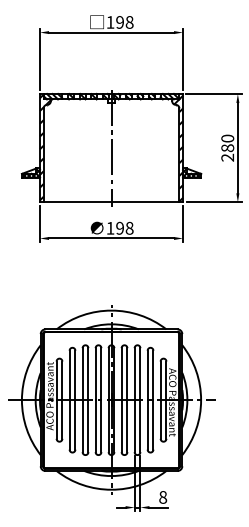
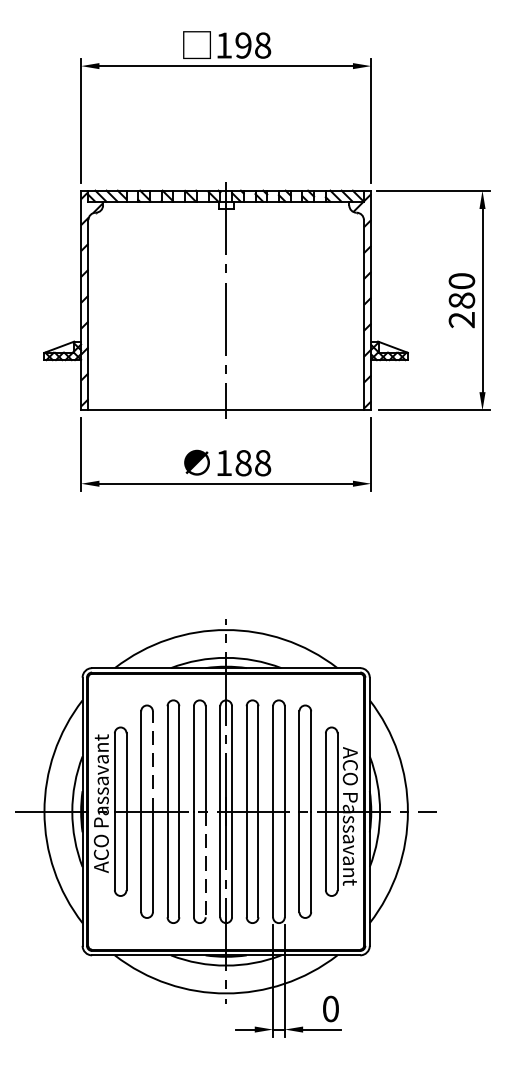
text: (120, 228) -> (244, 463), 198 -> 188
line: (75, 375) -> (153, 761), solid -> dashed
line: (101, 426) -> (205, 865), solid -> dashed
text: (163, 497) -> (331, 1009), 8 -> 0

